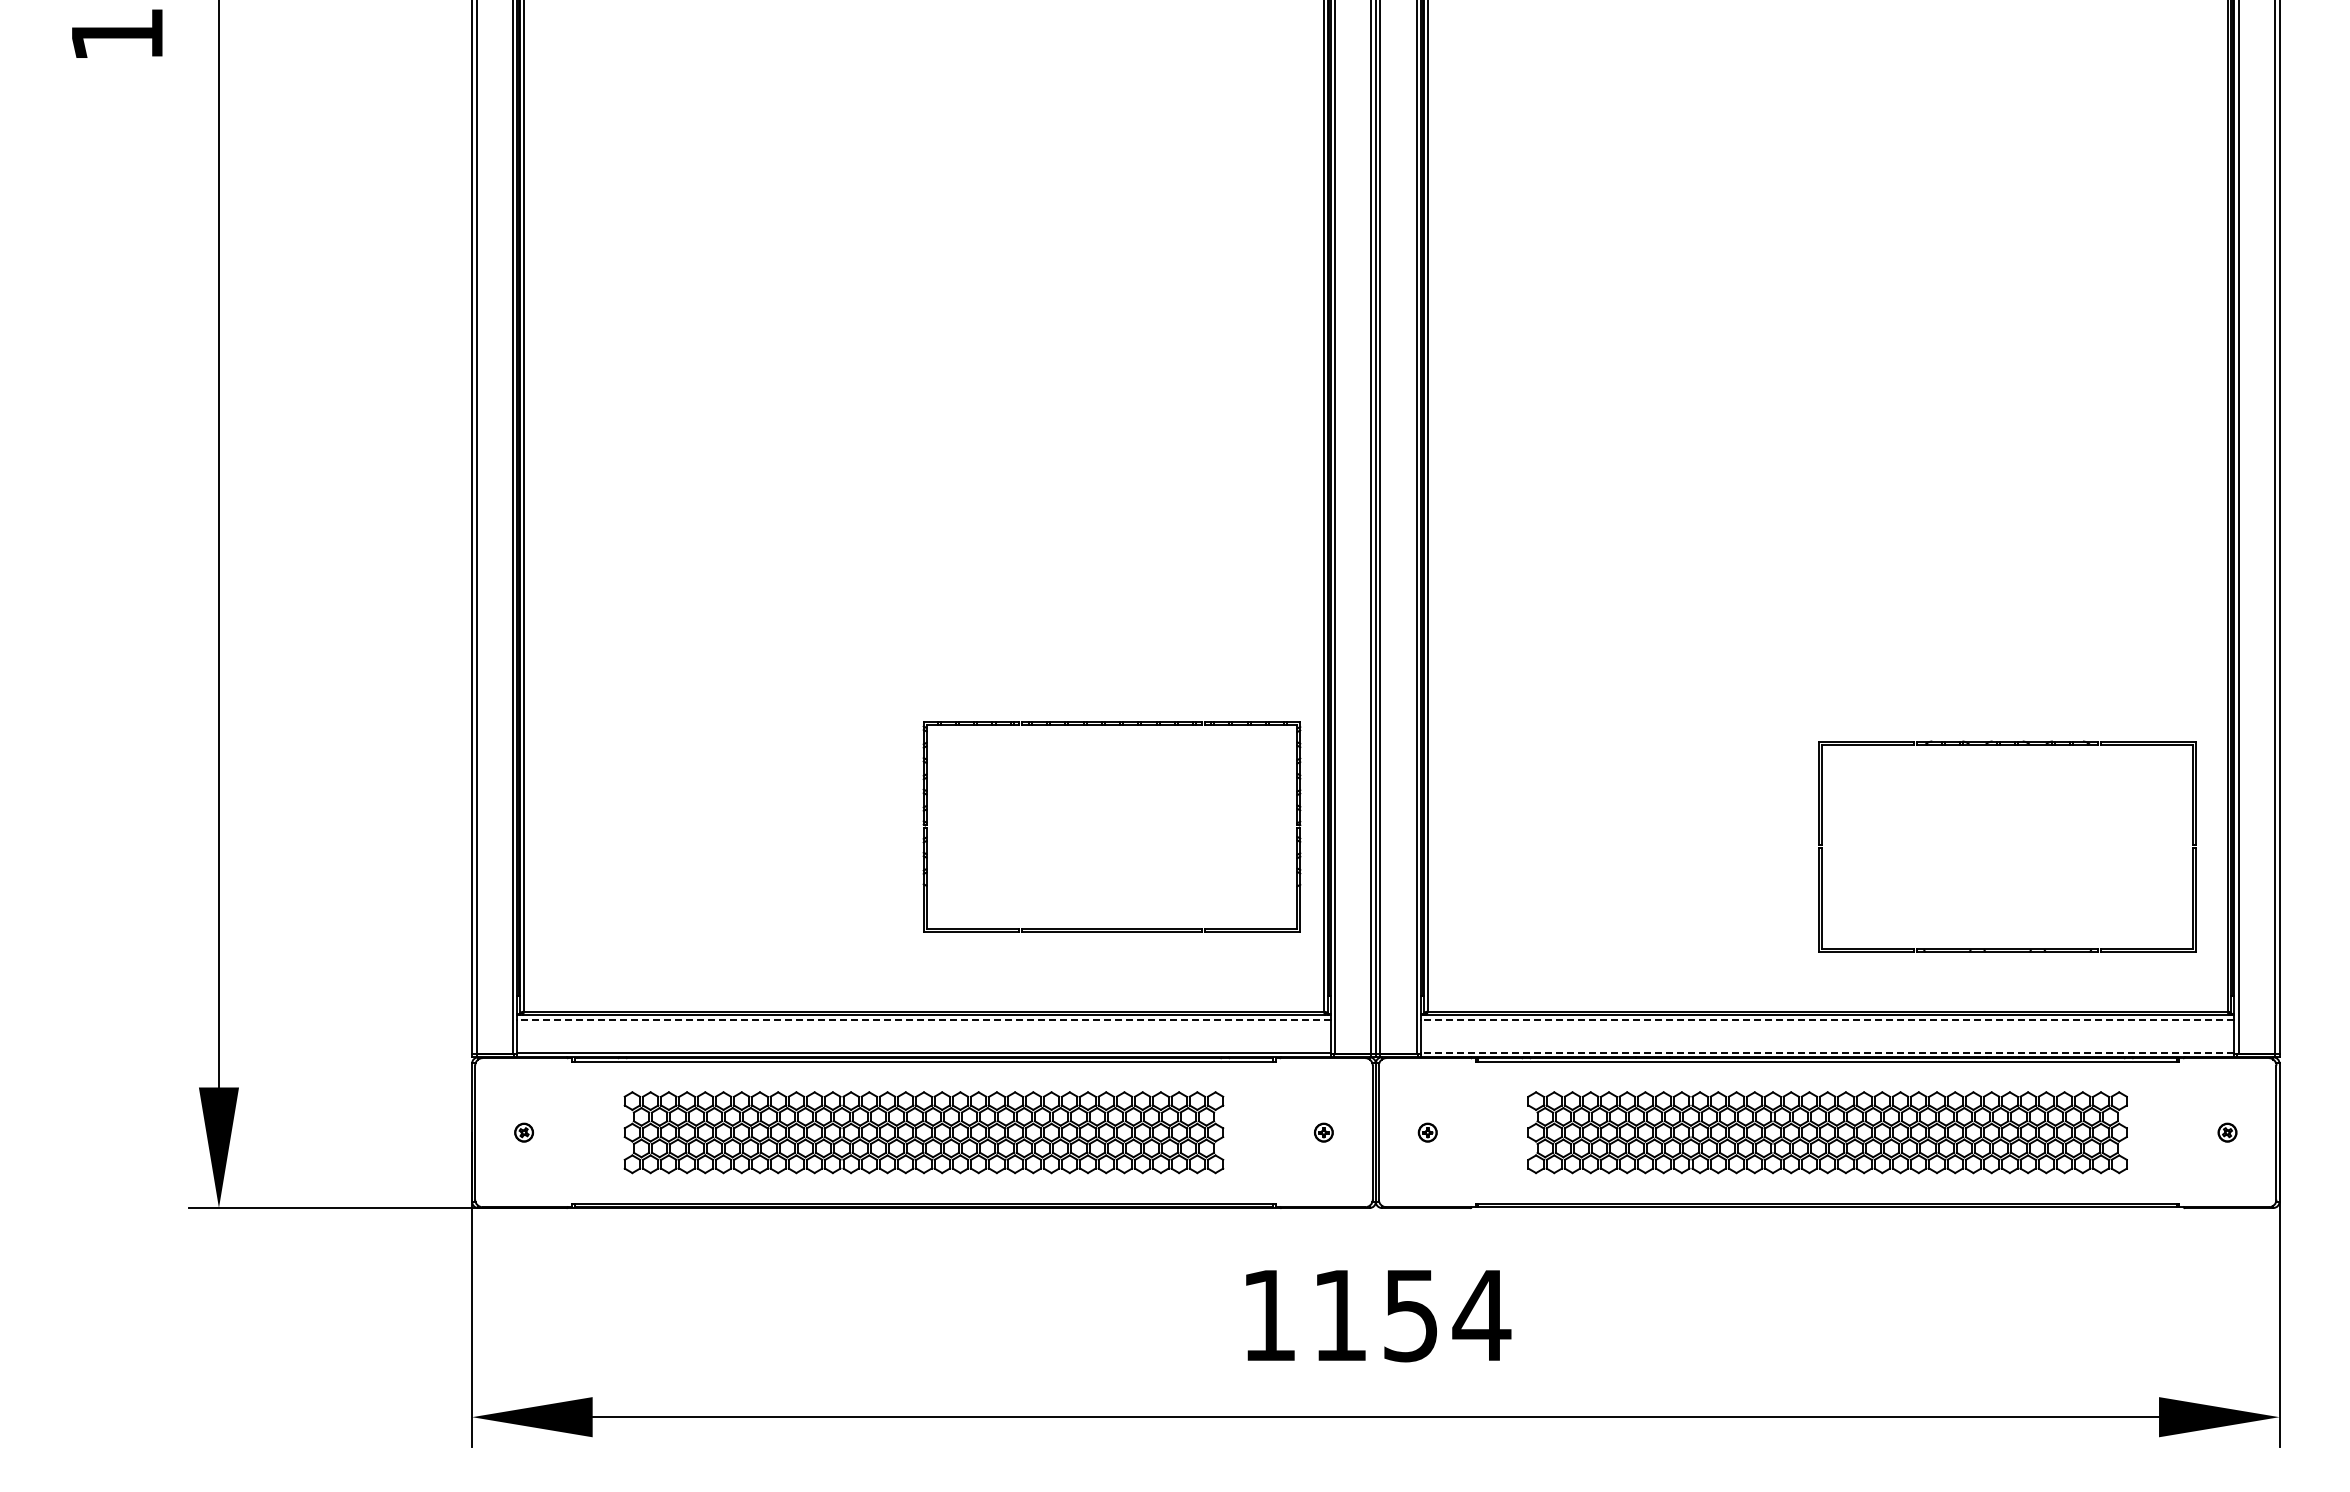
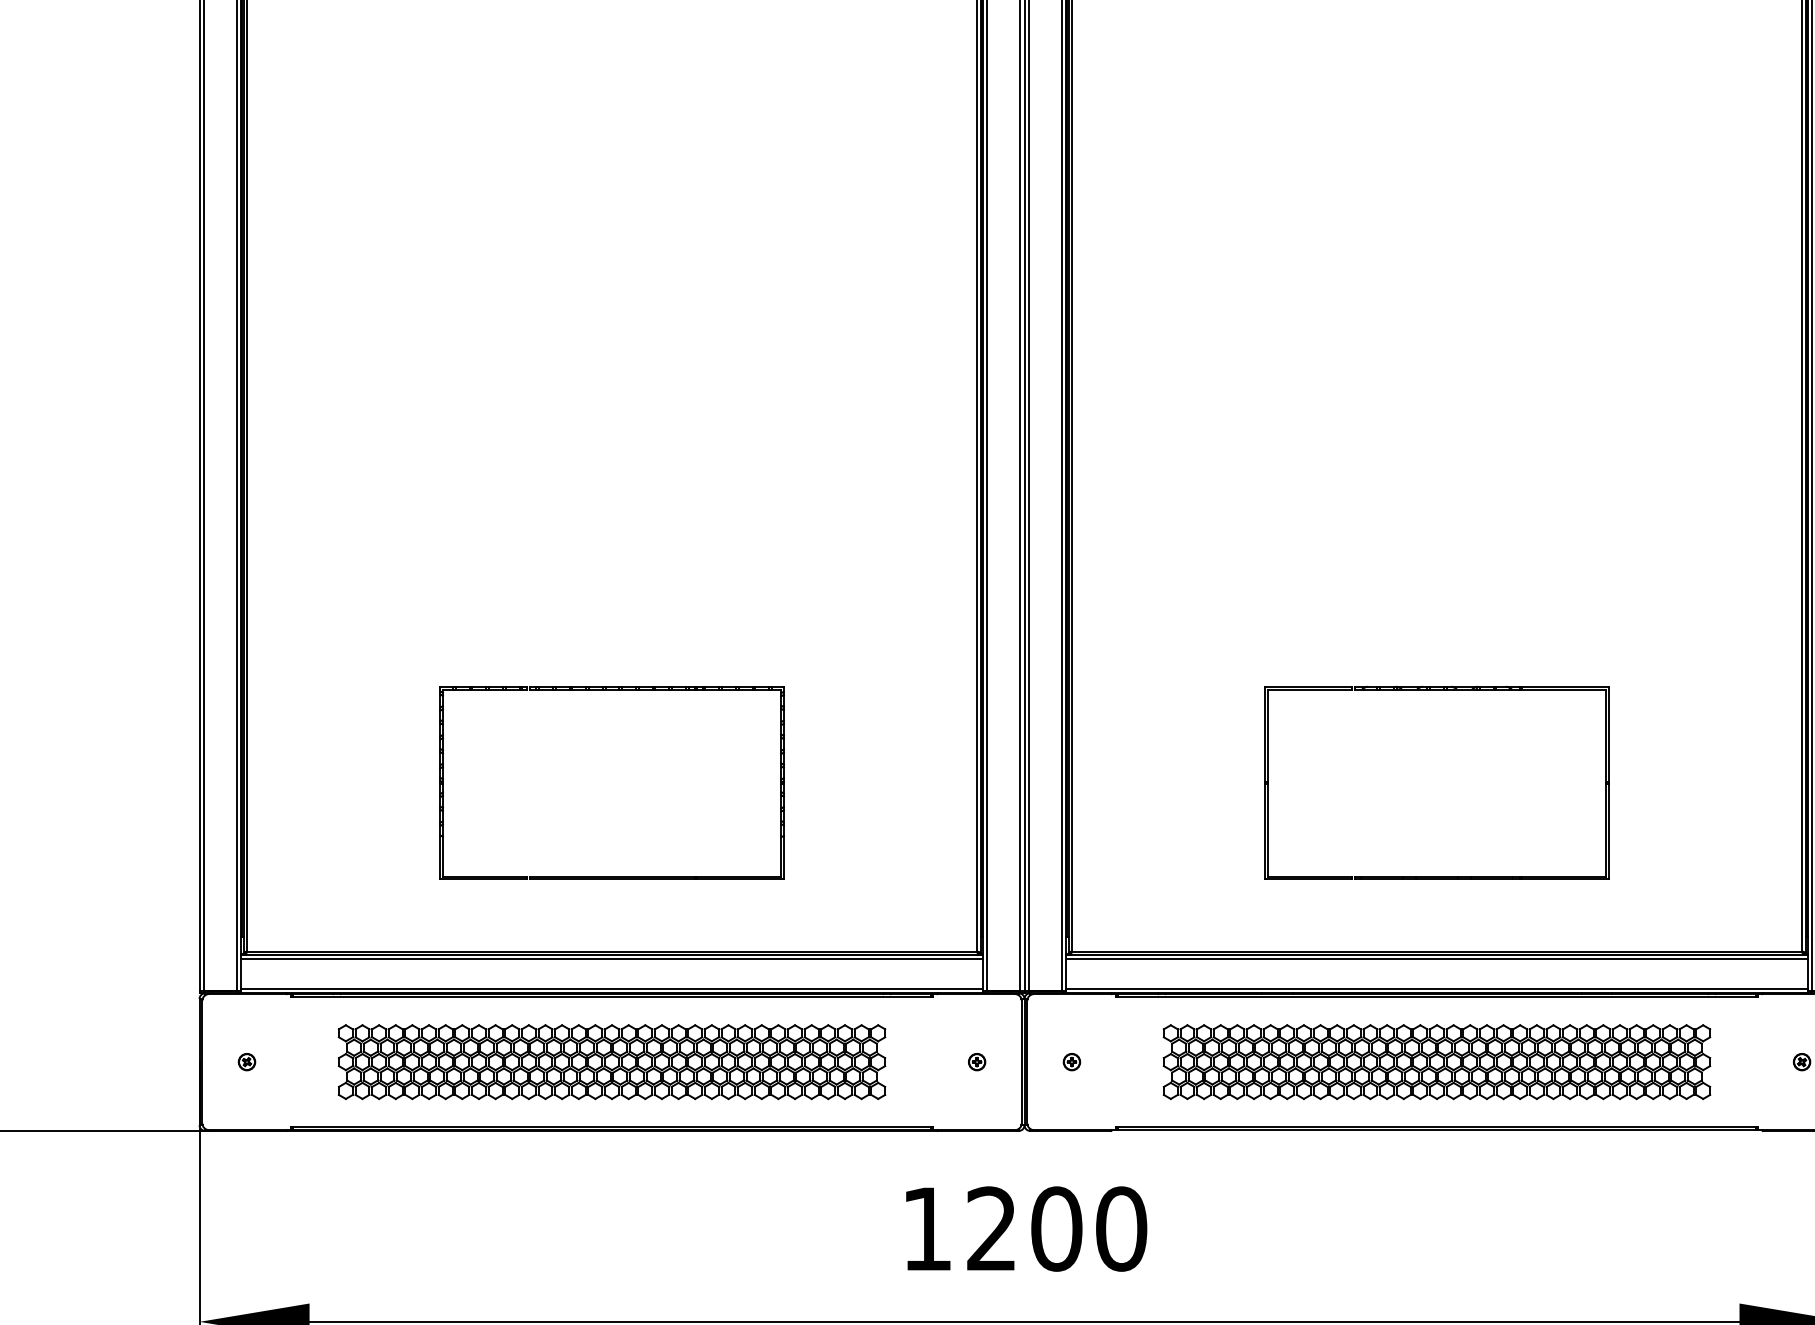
part: (1111, 725) -> (611, 690), moved
part: (2007, 745) -> (1436, 690), moved
line: (924, 1019) -> (612, 958), dashed -> solid
line: (1827, 1019) -> (1436, 958), dashed -> solid
line: (1827, 1052) -> (1436, 988), dashed -> solid
text: (1412, 1315) -> (1058, 1229), 1154 -> 1200

